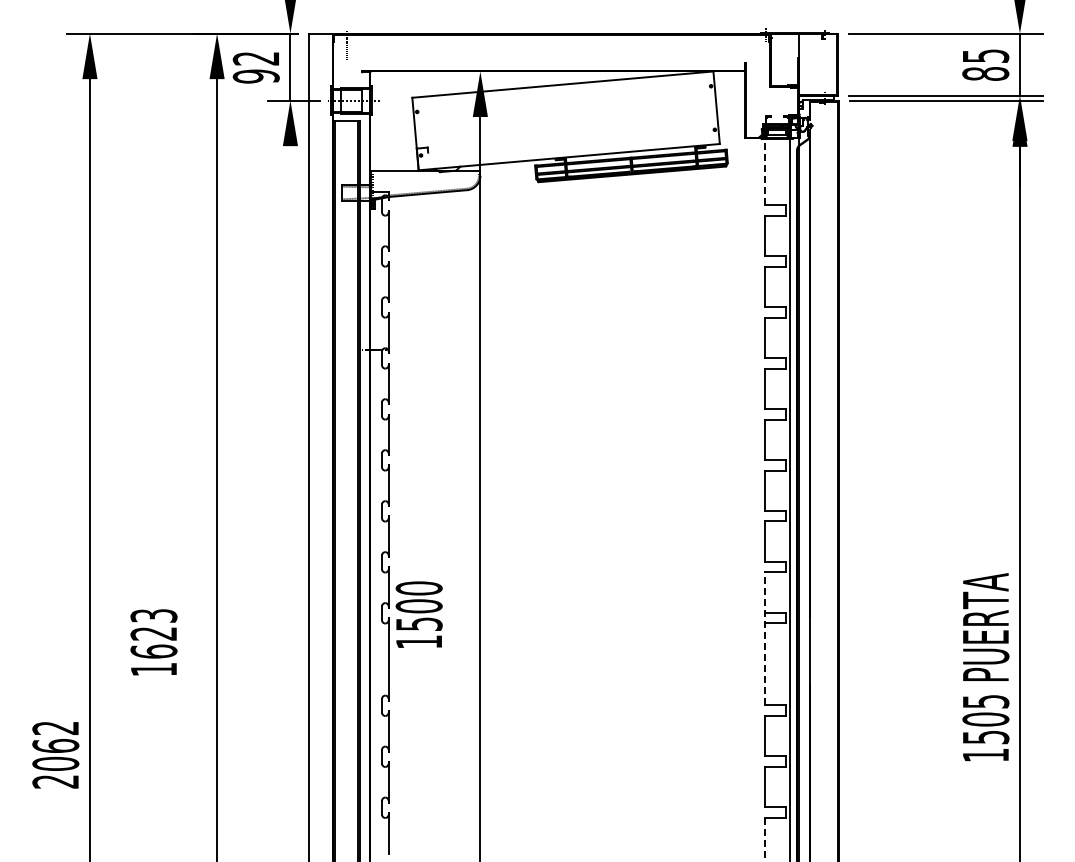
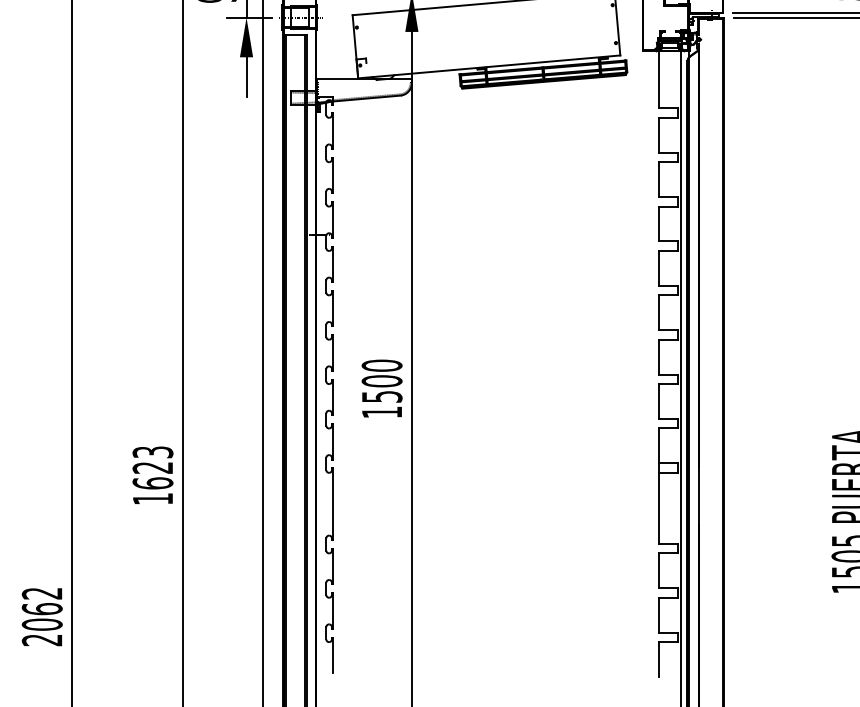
line: (290, 168) -> (246, 76), added
line: (764, 170) -> (659, 78), dashed -> solid
text: (418, 614) -> (381, 388), moved
line: (764, 638) -> (659, 485), dashed -> solid
text: (153, 642) -> (152, 475), moved
text: (55, 755) -> (42, 617), moved
line: (764, 837) -> (659, 659), dashed -> solid

